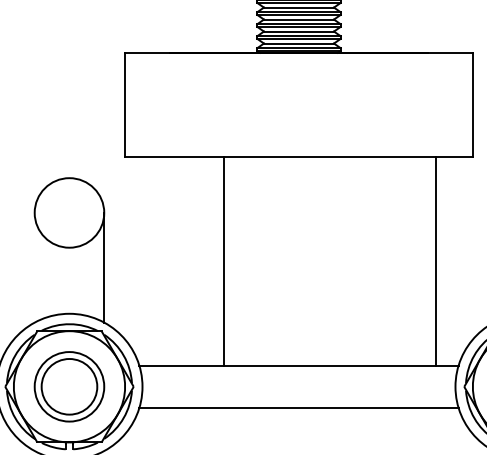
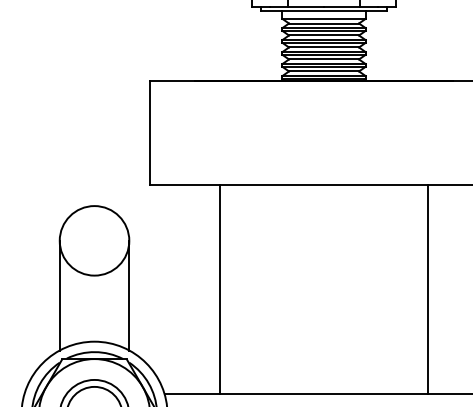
line: (223, 261) -> (219, 289), moved
line: (436, 261) -> (428, 289), moved
line: (34, 267) -> (59, 295), added

